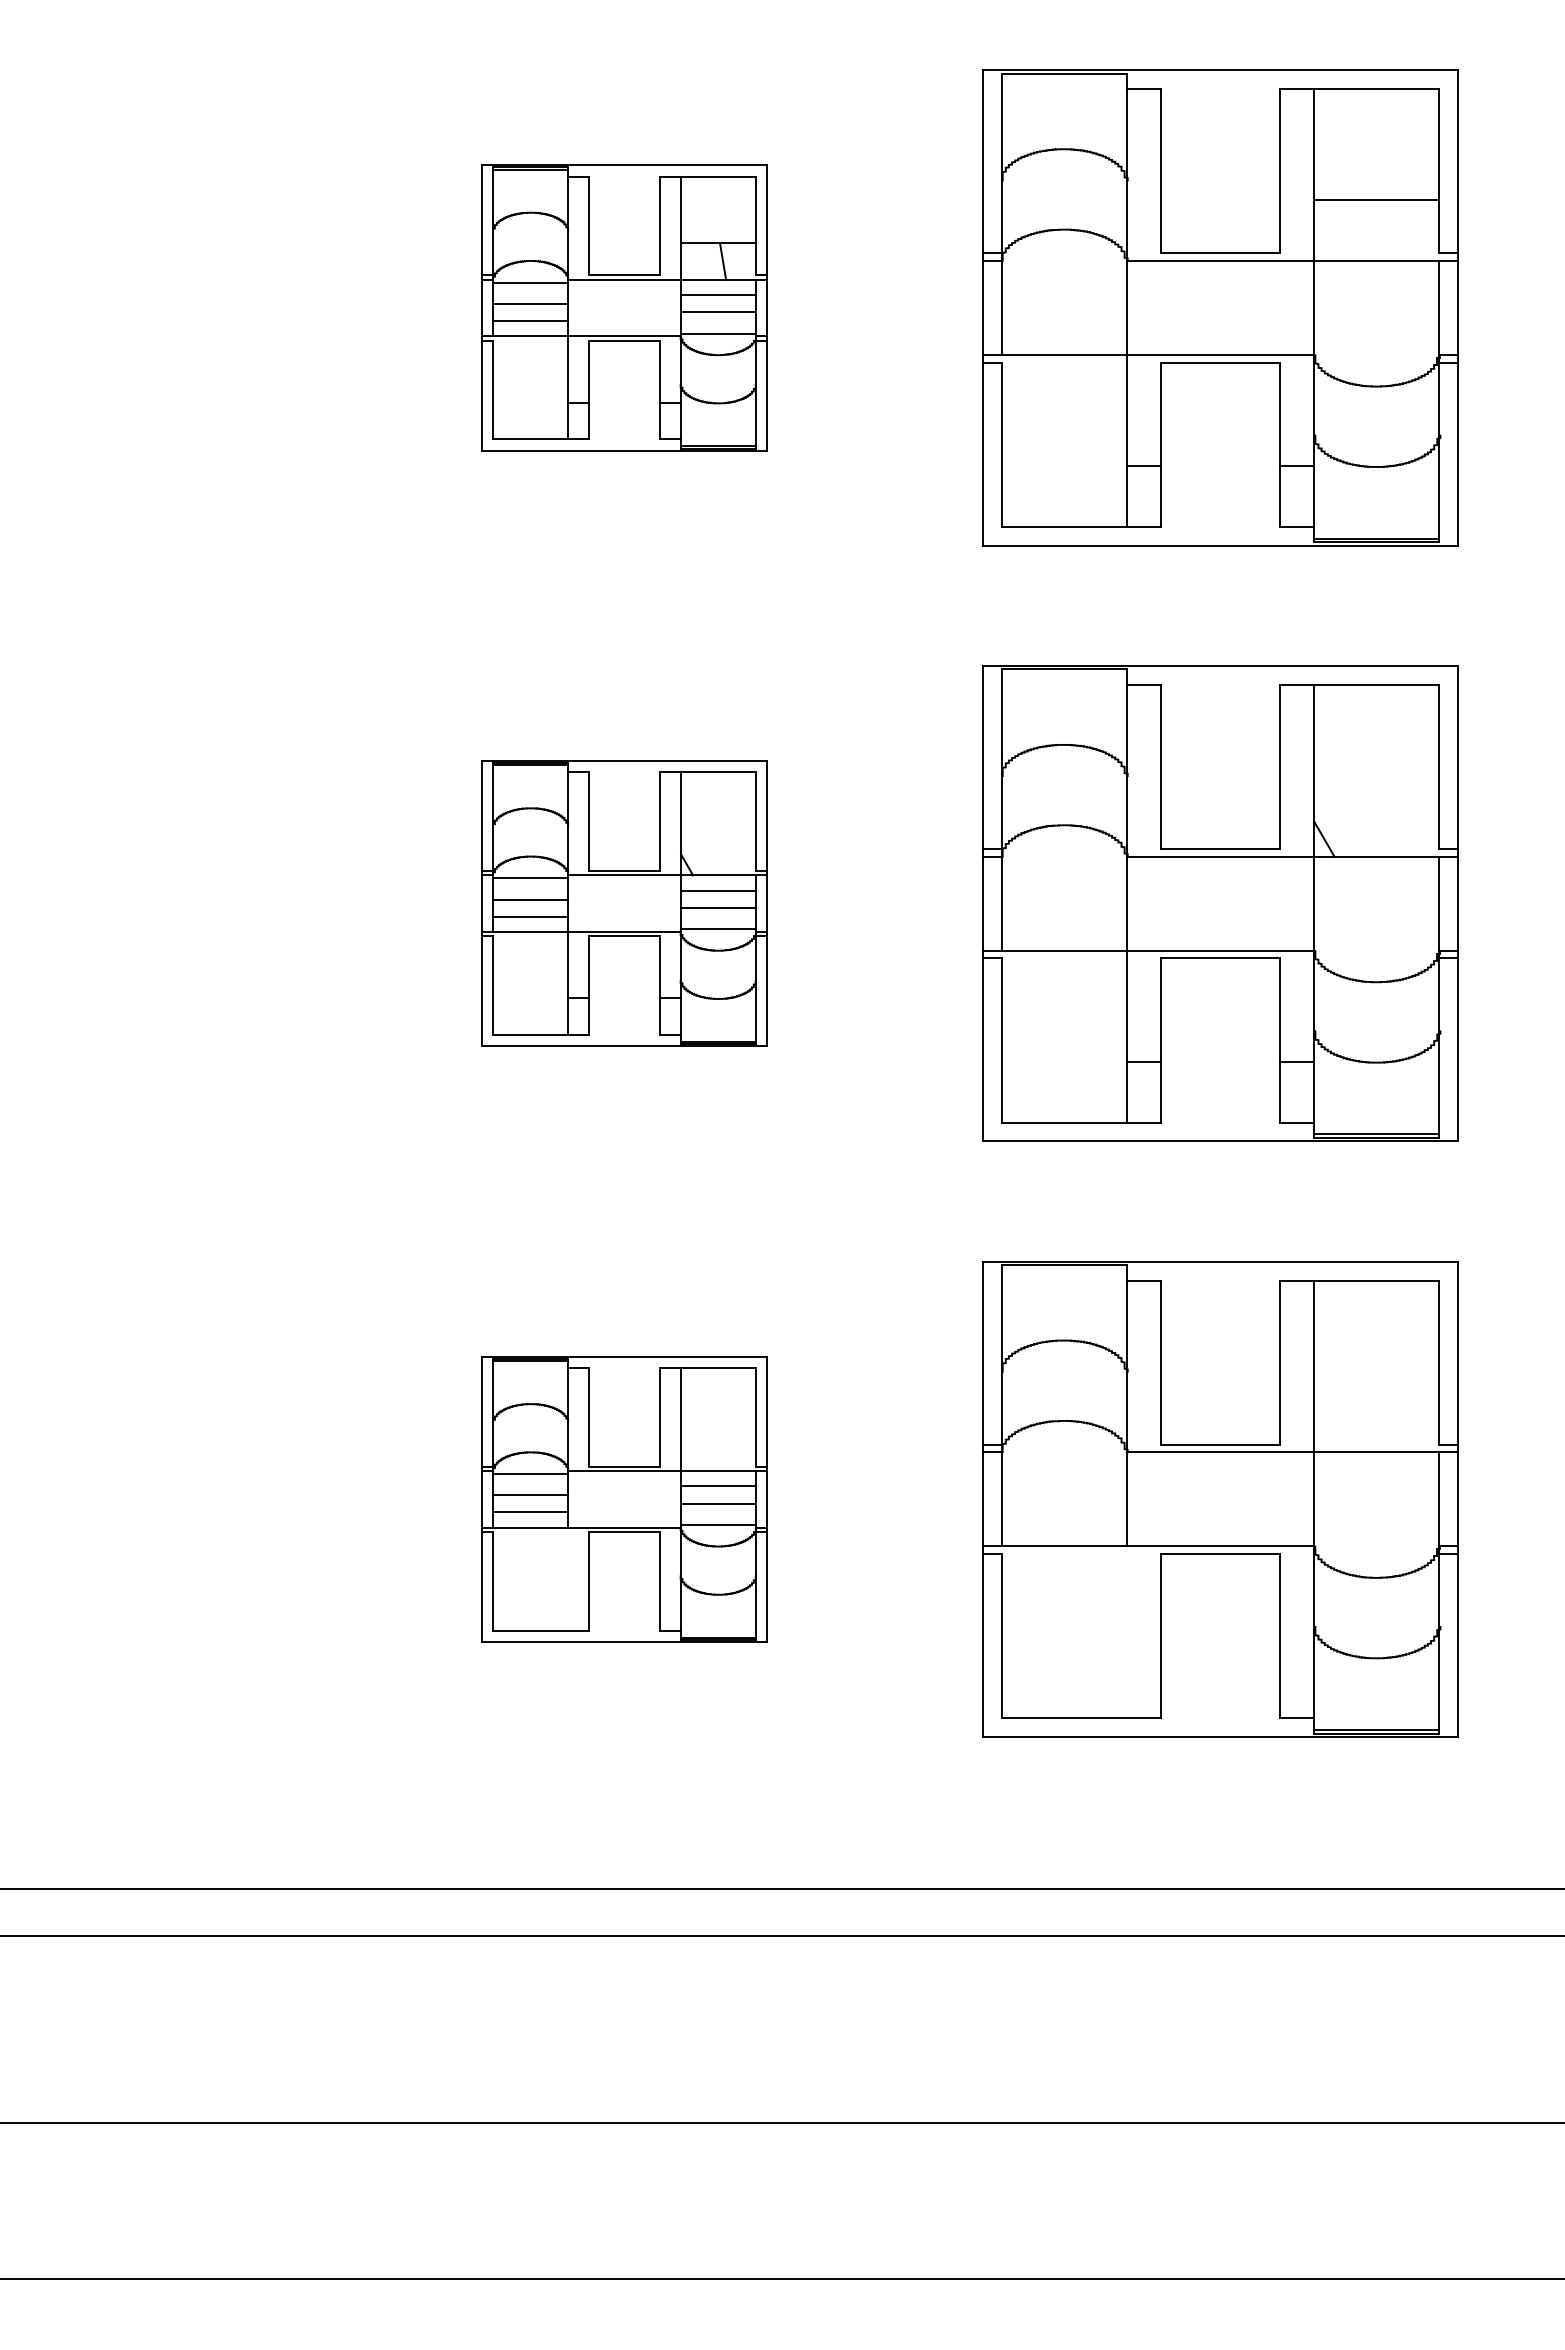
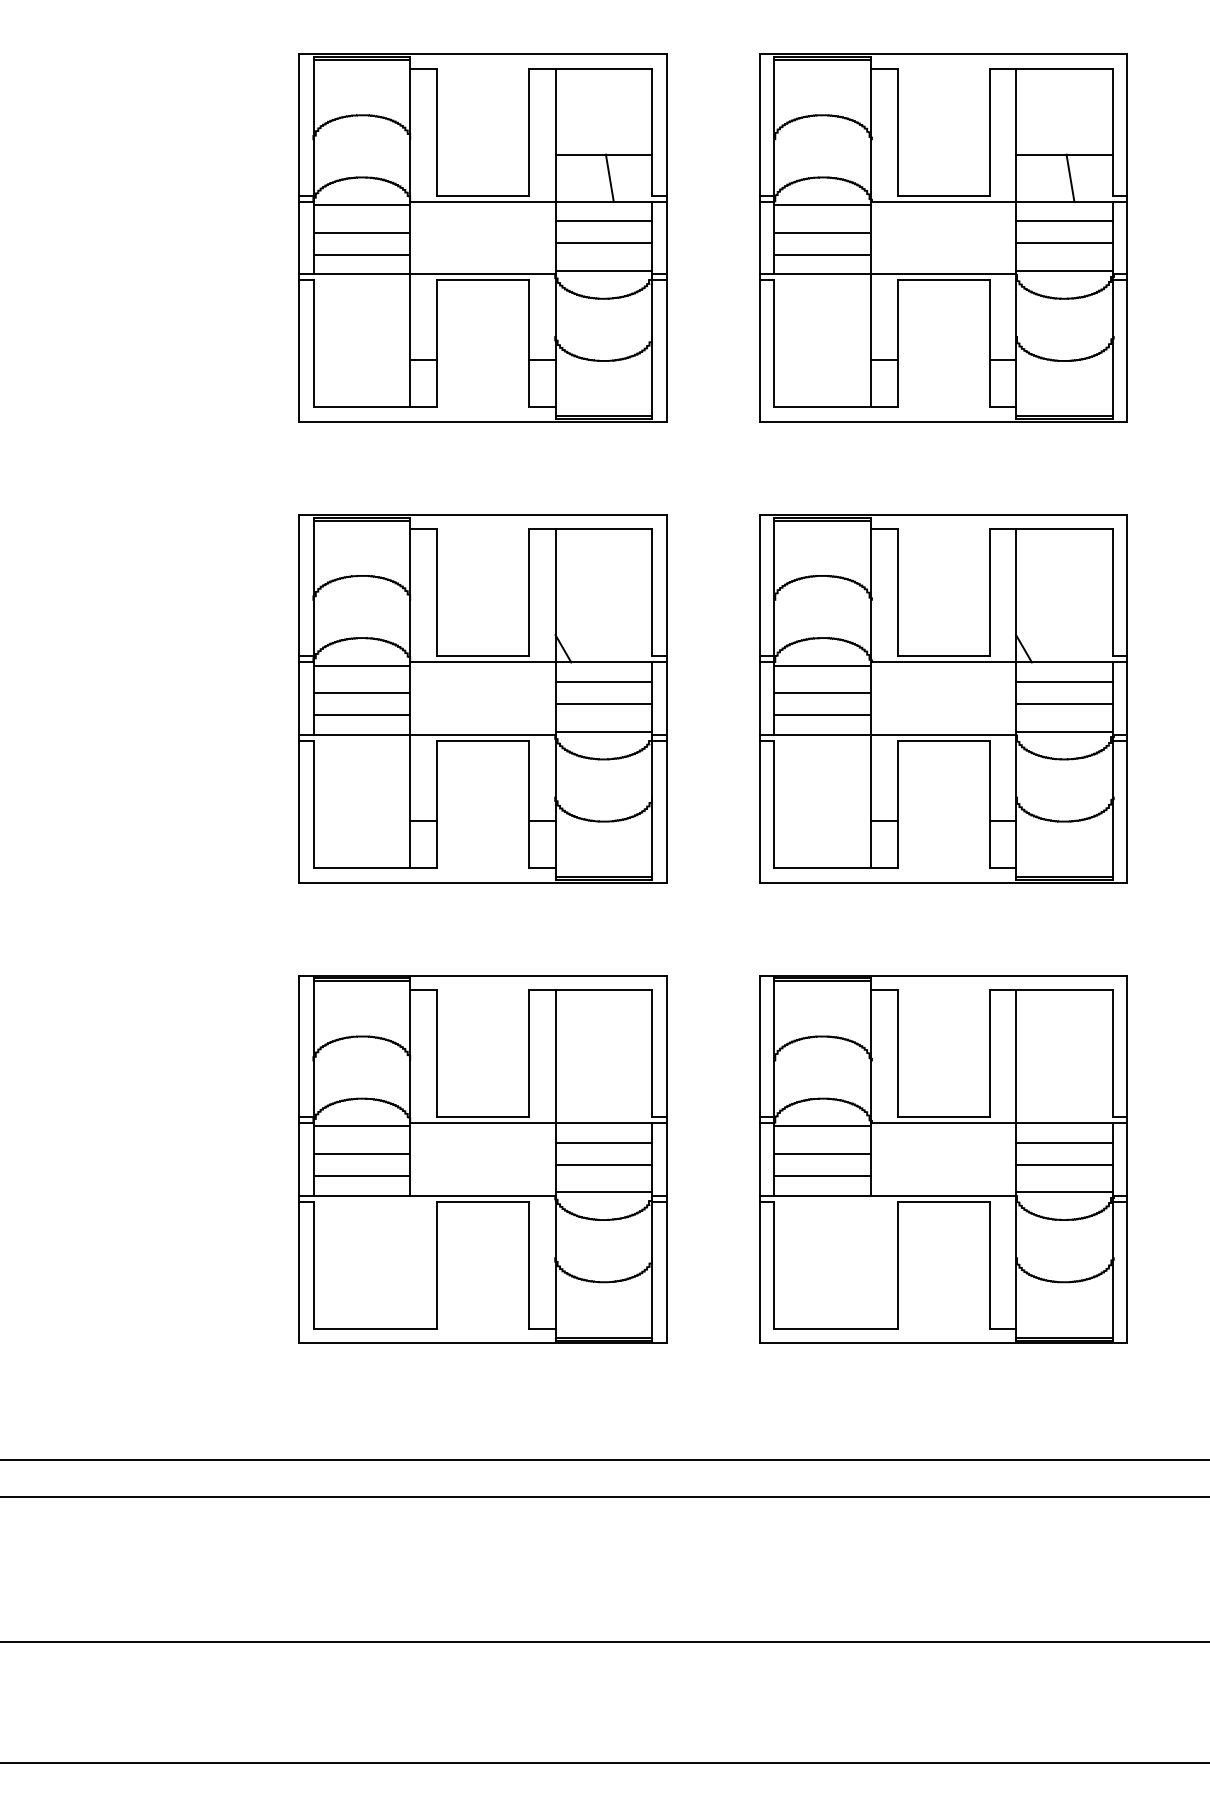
line: (1063, 77) -> (822, 59), added
line: (1384, 230) -> (1070, 178), added
line: (1063, 265) -> (822, 205), added
line: (1376, 286) -> (1064, 221), added
line: (1063, 301) -> (822, 233), added
part: (624, 307) -> (482, 237), size x1.67
line: (1376, 314) -> (1064, 243), added
line: (1063, 329) -> (822, 254), added
line: (1376, 350) -> (1064, 270), added
line: (1063, 673) -> (822, 520), added
line: (1063, 861) -> (822, 666), added
line: (1376, 882) -> (1064, 682), added
line: (1063, 896) -> (822, 693), added
part: (624, 903) -> (482, 698), size x1.67
line: (1376, 910) -> (1064, 703), added
line: (1063, 925) -> (822, 715), added
line: (1376, 946) -> (1064, 731), added
line: (1063, 1268) -> (822, 980), added
line: (1063, 1456) -> (822, 1126), added
line: (1376, 1477) -> (1064, 1142), added
line: (1063, 1492) -> (822, 1154), added
part: (624, 1499) -> (482, 1159), size x1.67
line: (1376, 1506) -> (1064, 1164), added
line: (1063, 1521) -> (822, 1176), added
line: (1376, 1541) -> (1064, 1191), added

